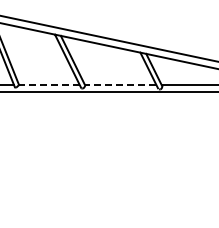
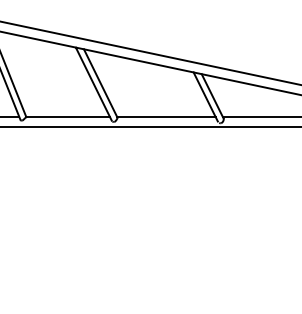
line: (48, 85) -> (66, 117), dashed -> solid
line: (120, 85) -> (166, 117), dashed -> solid

